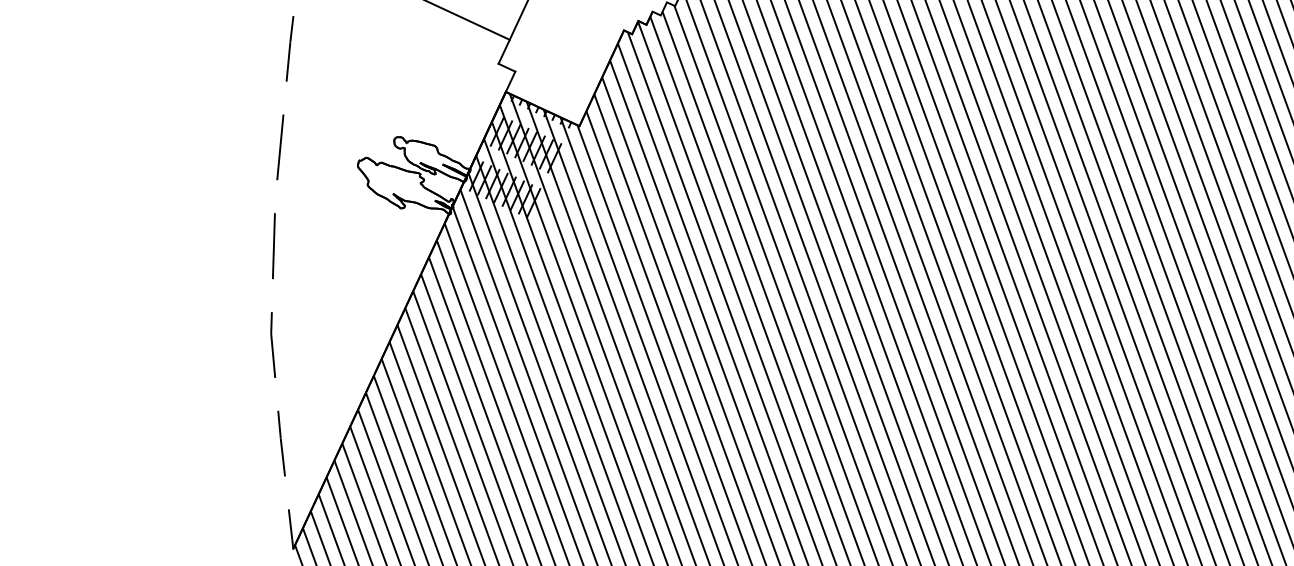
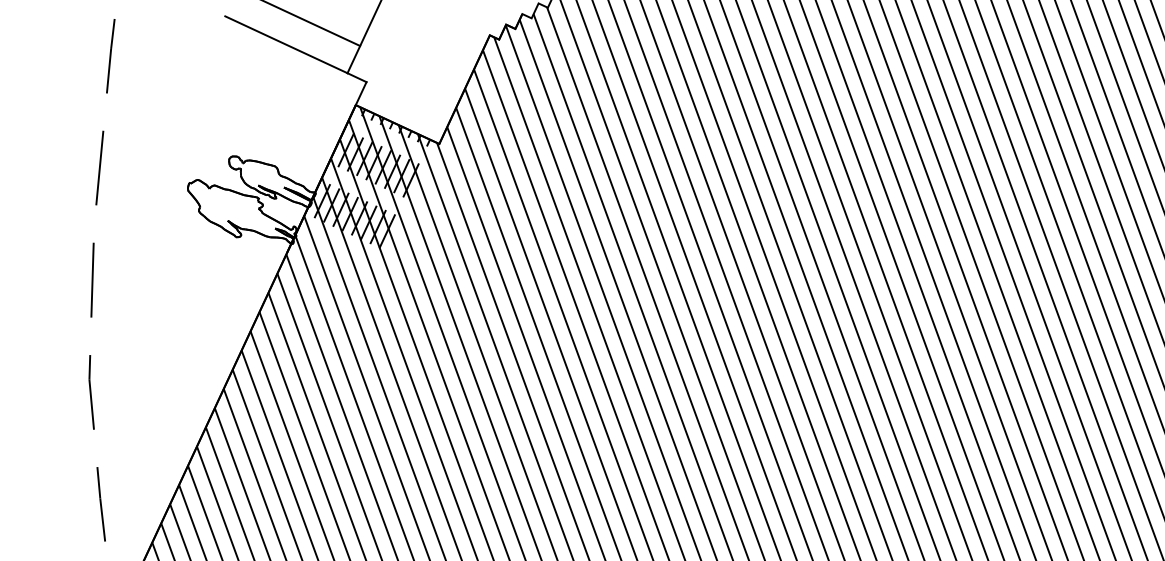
line: (444, 38) -> (286, 44), added

